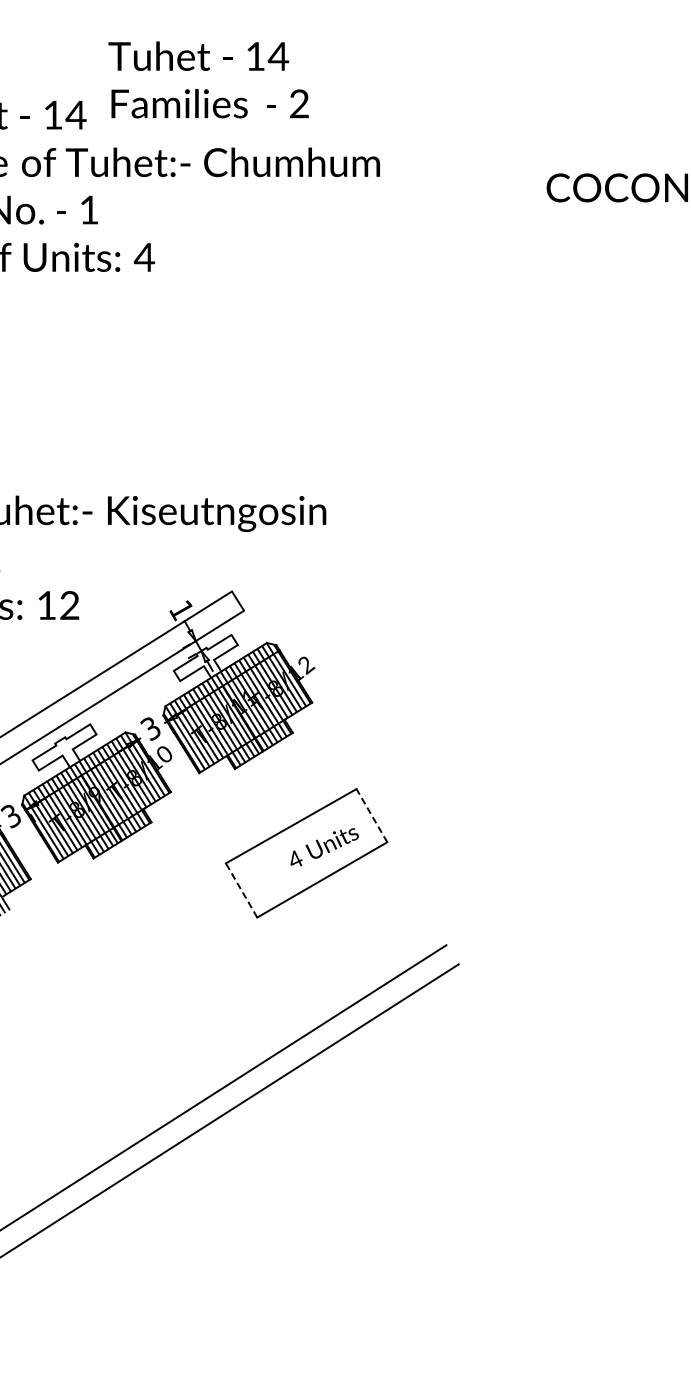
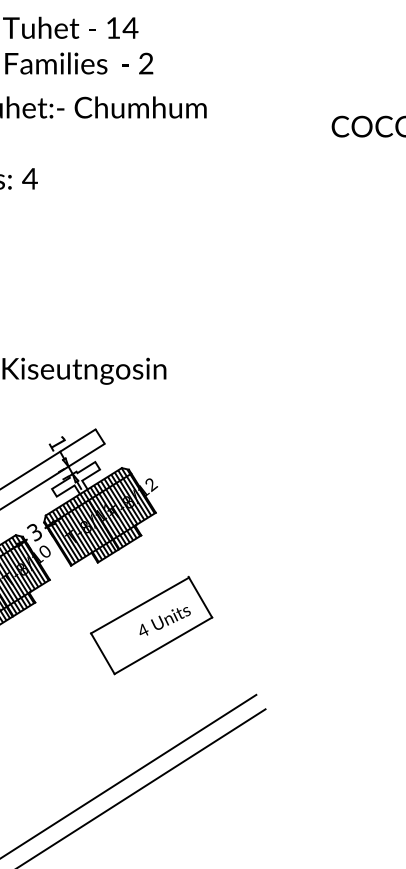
line: (371, 814) -> (200, 596), dashed -> solid
line: (241, 890) -> (102, 653), dashed -> solid

